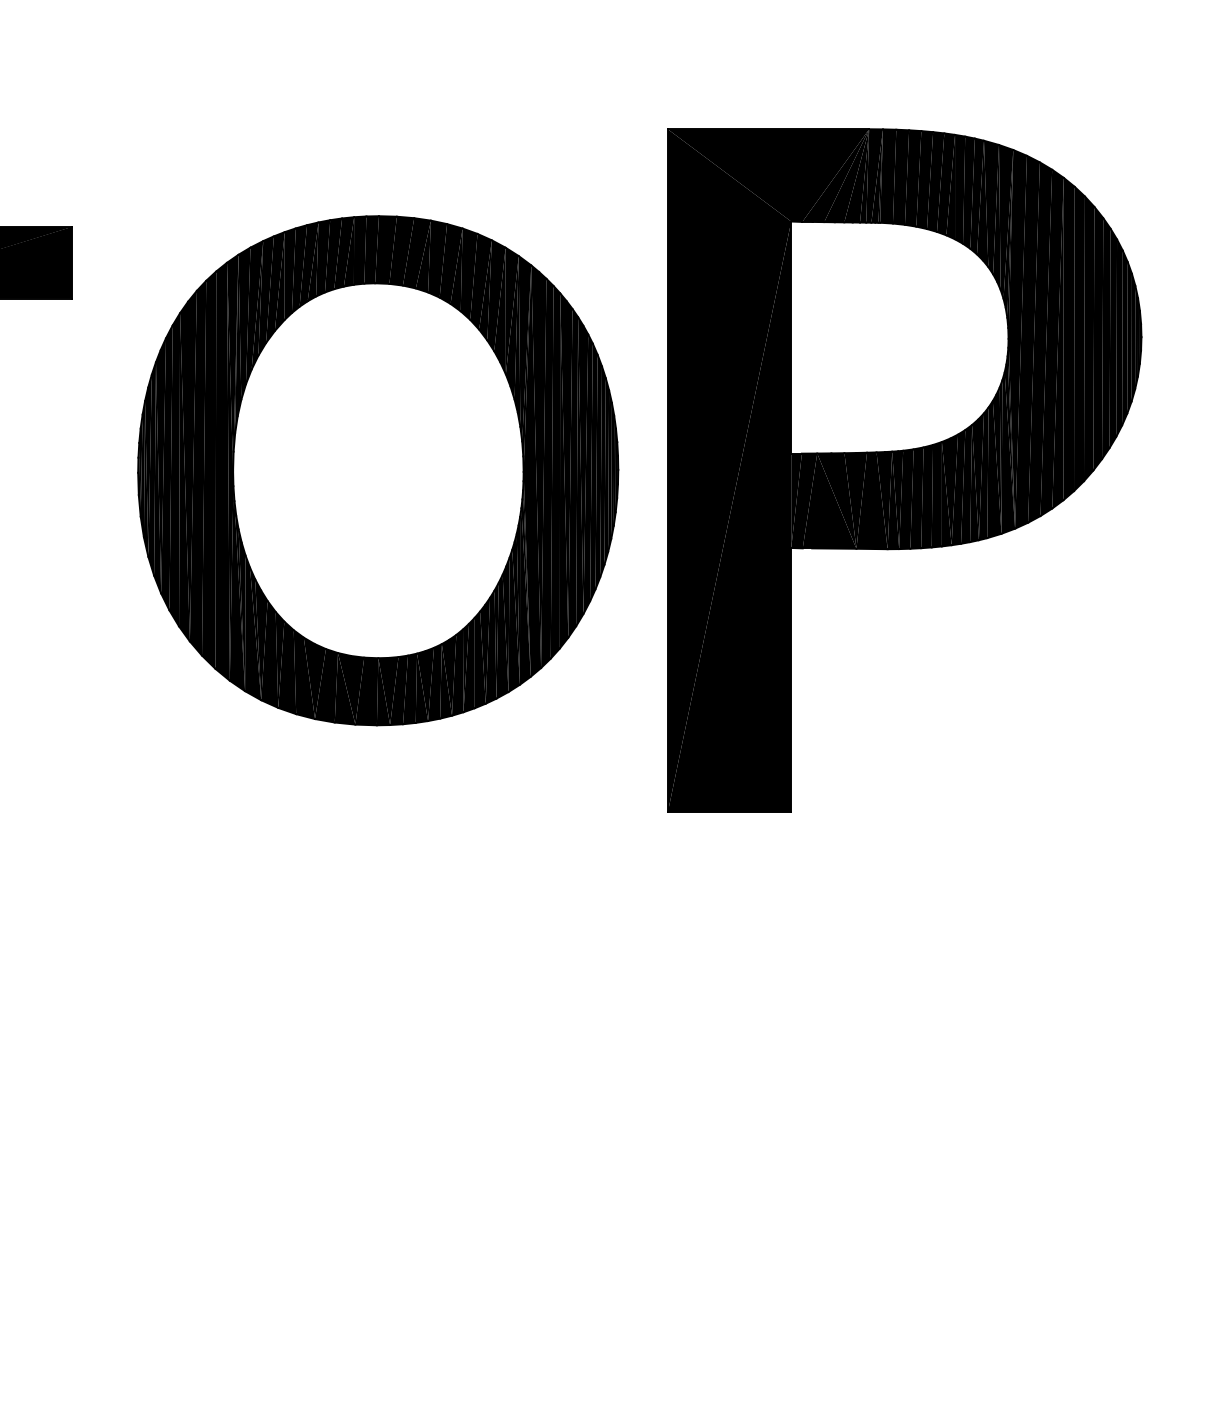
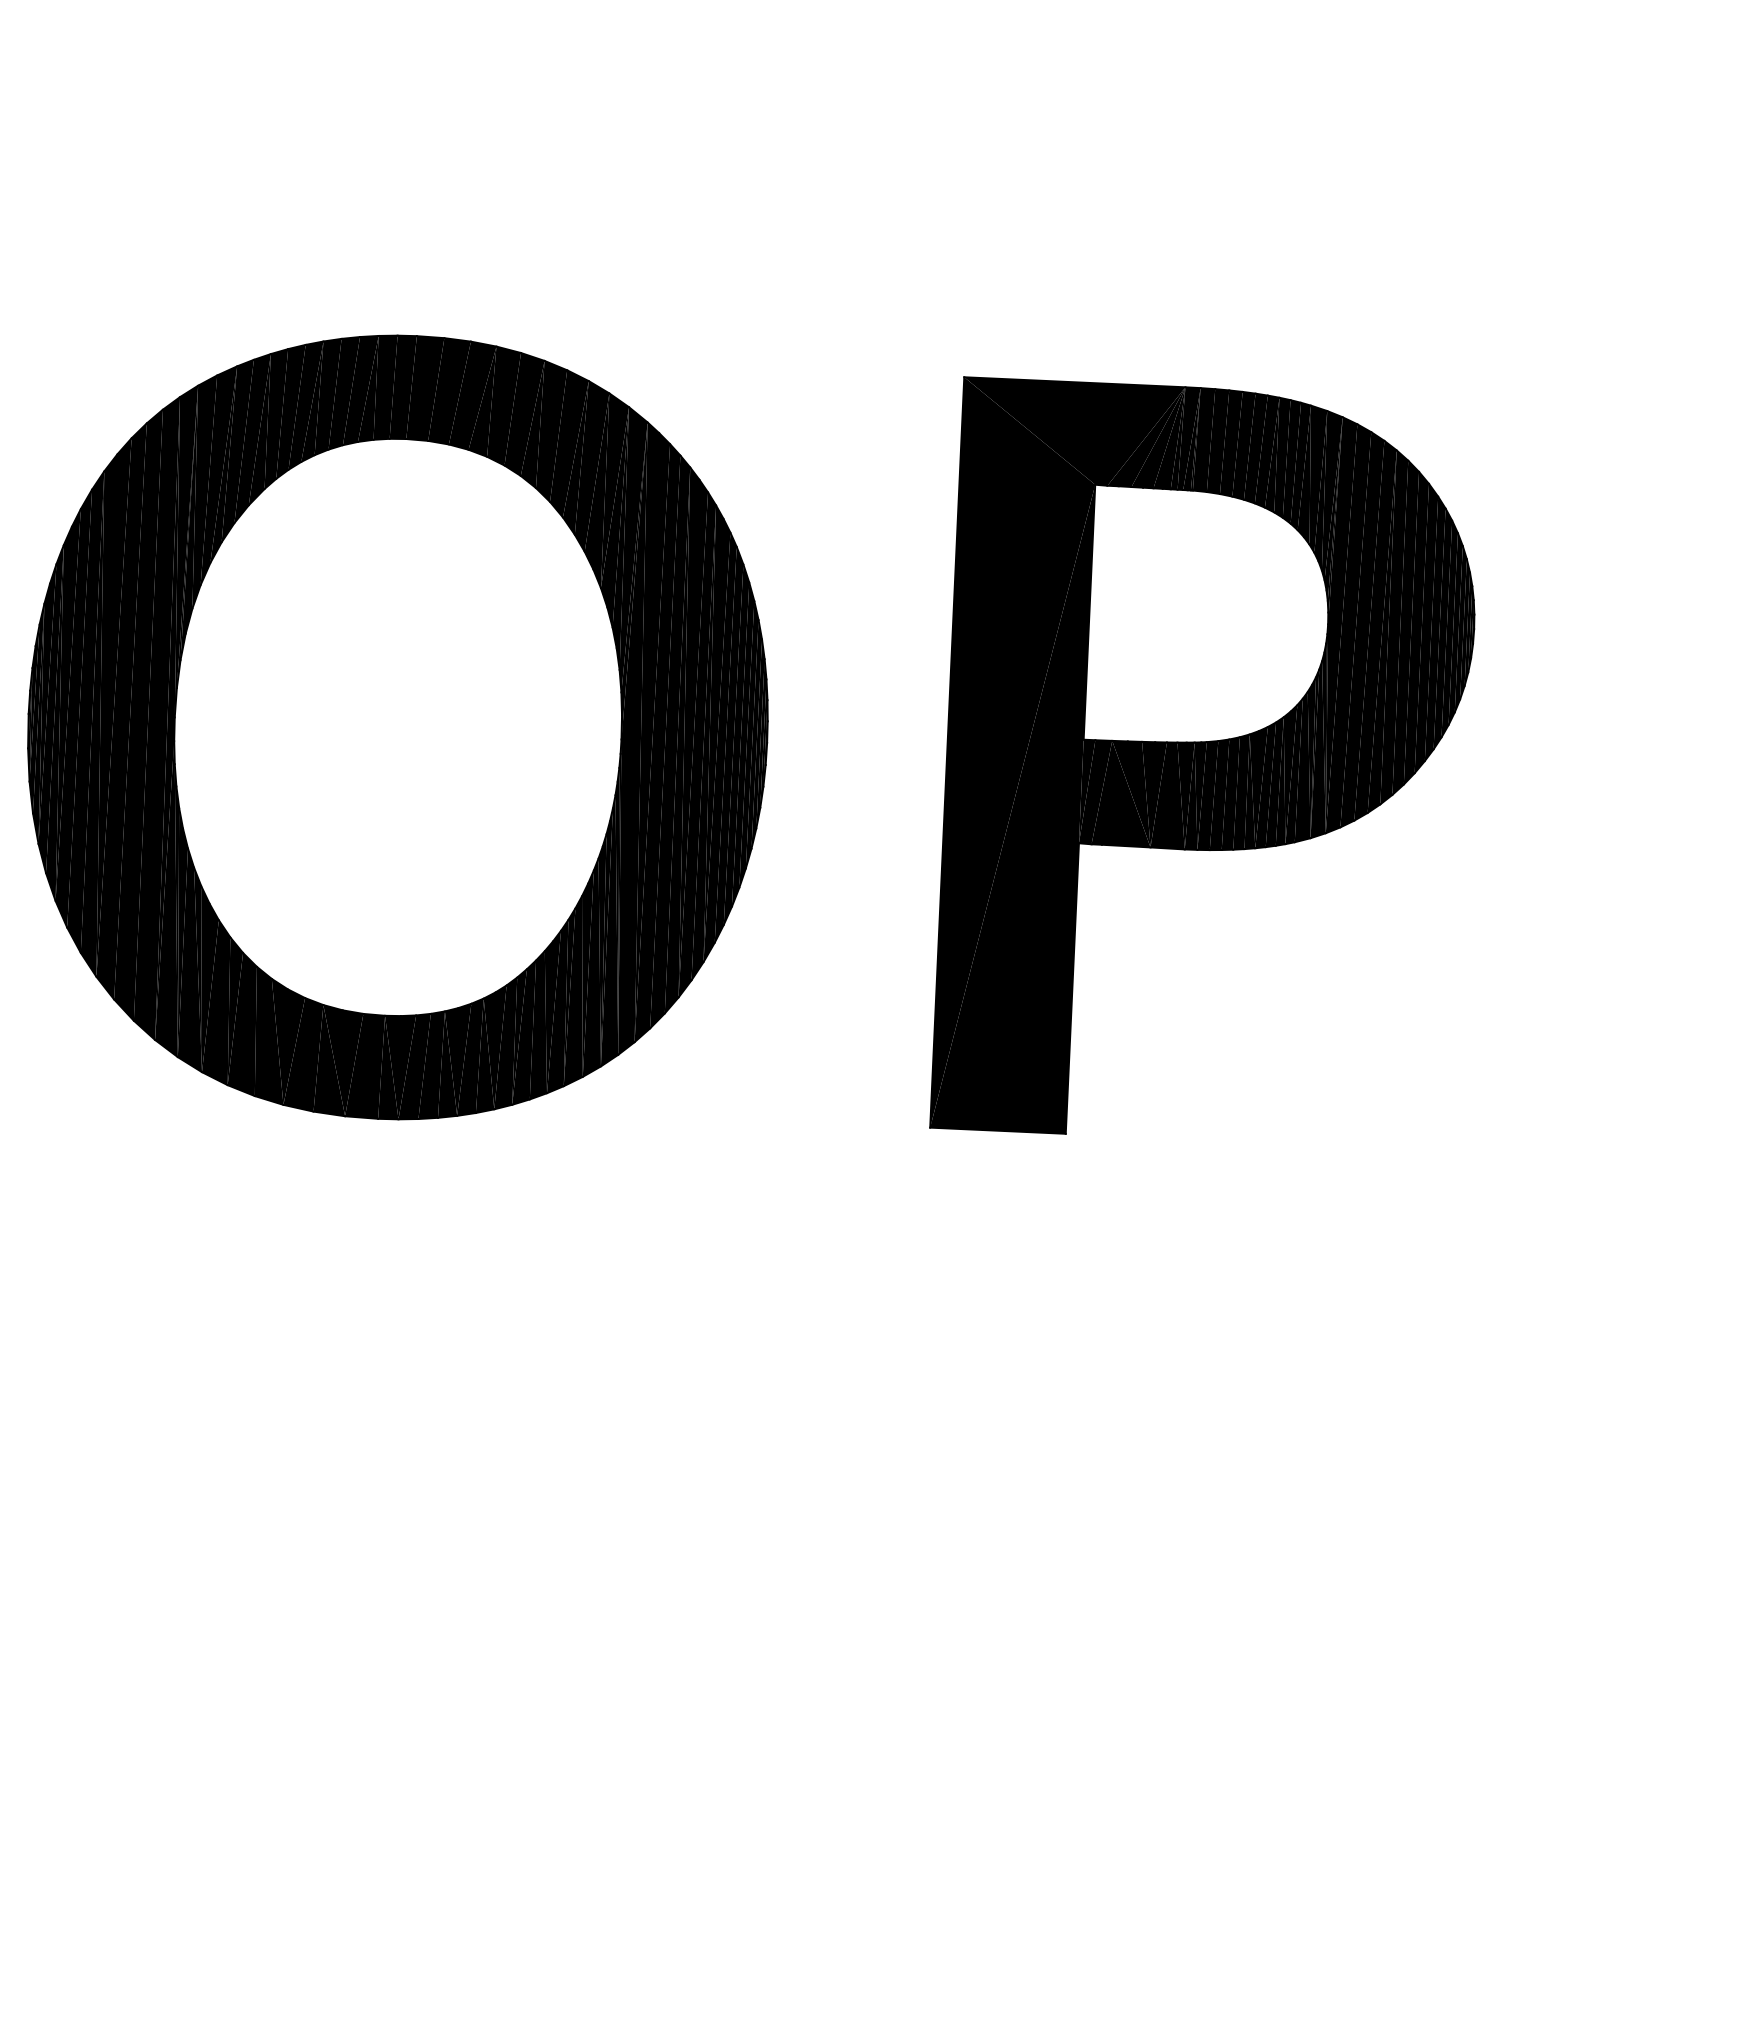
part: (904, 470) -> (1207, 763), size x0.71

